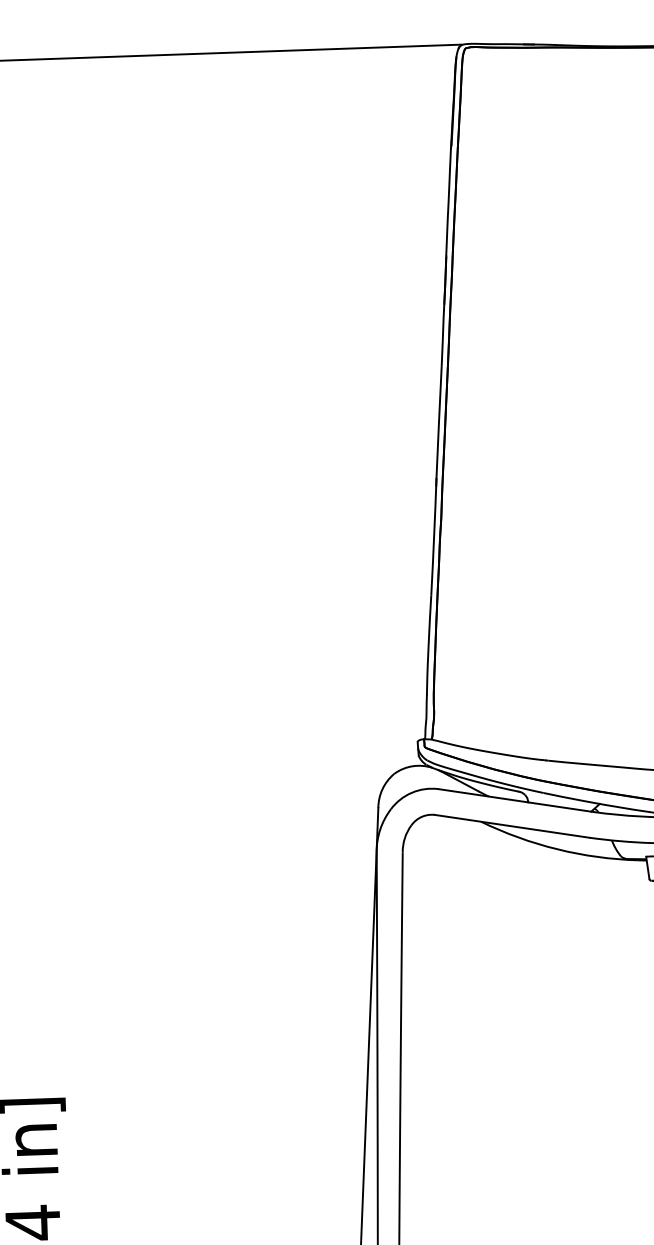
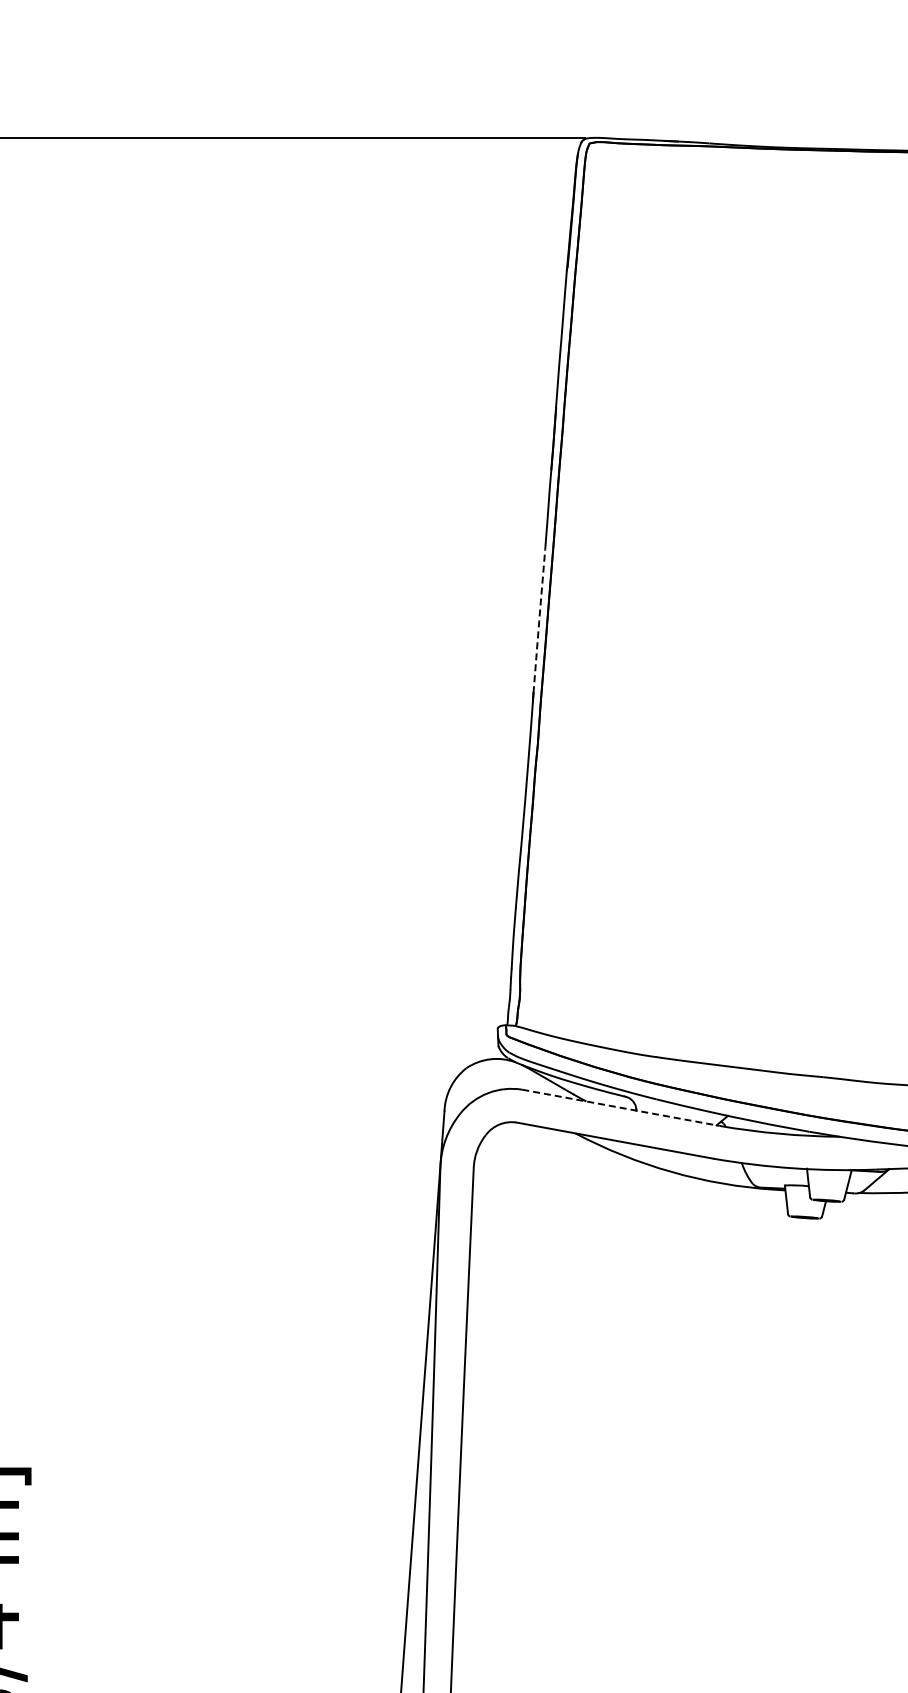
line: (439, 423) -> (539, 621), solid -> dashed
line: (516, 800) -> (621, 1107), solid -> dashed

